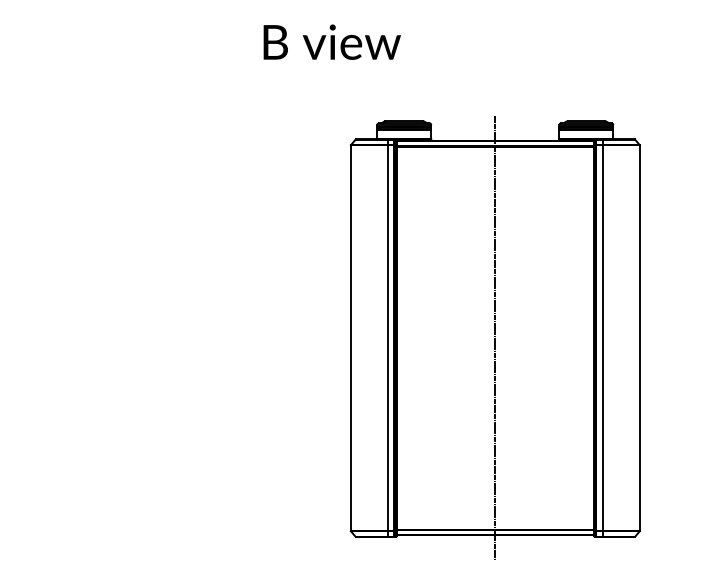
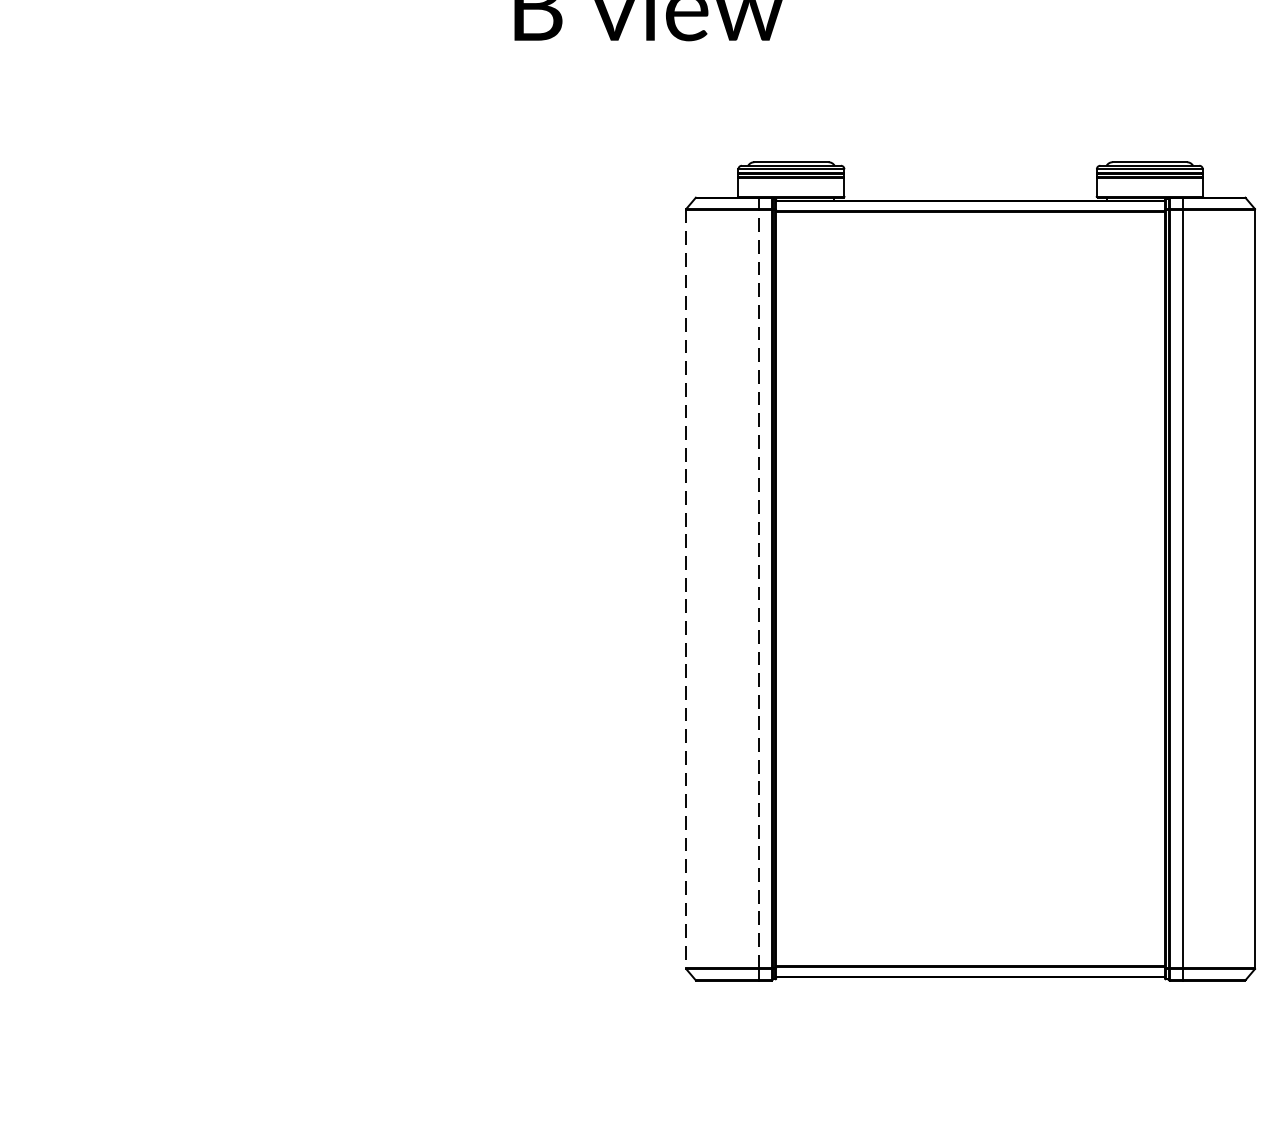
line: (495, 337) -> (970, 587), removed
line: (350, 338) -> (685, 589), solid -> dashed
line: (387, 338) -> (758, 589), solid -> dashed

